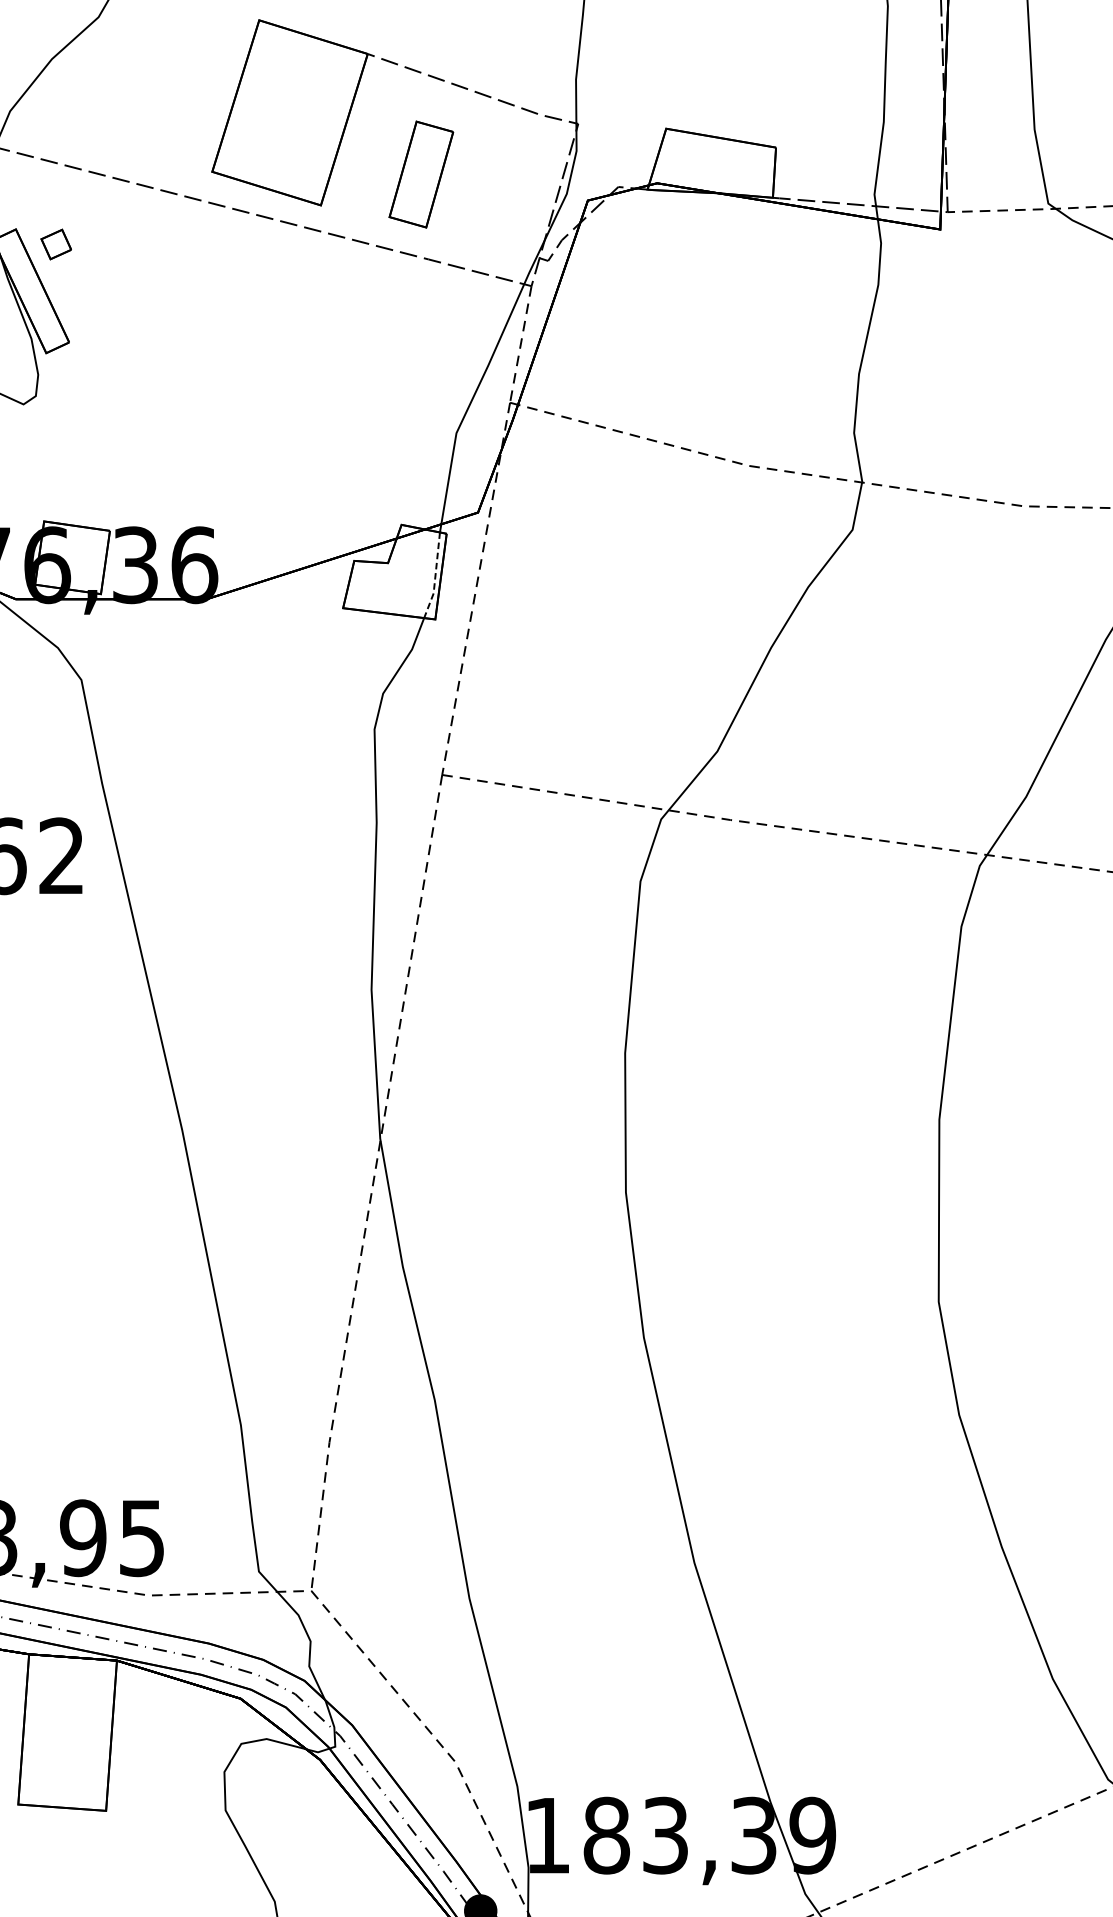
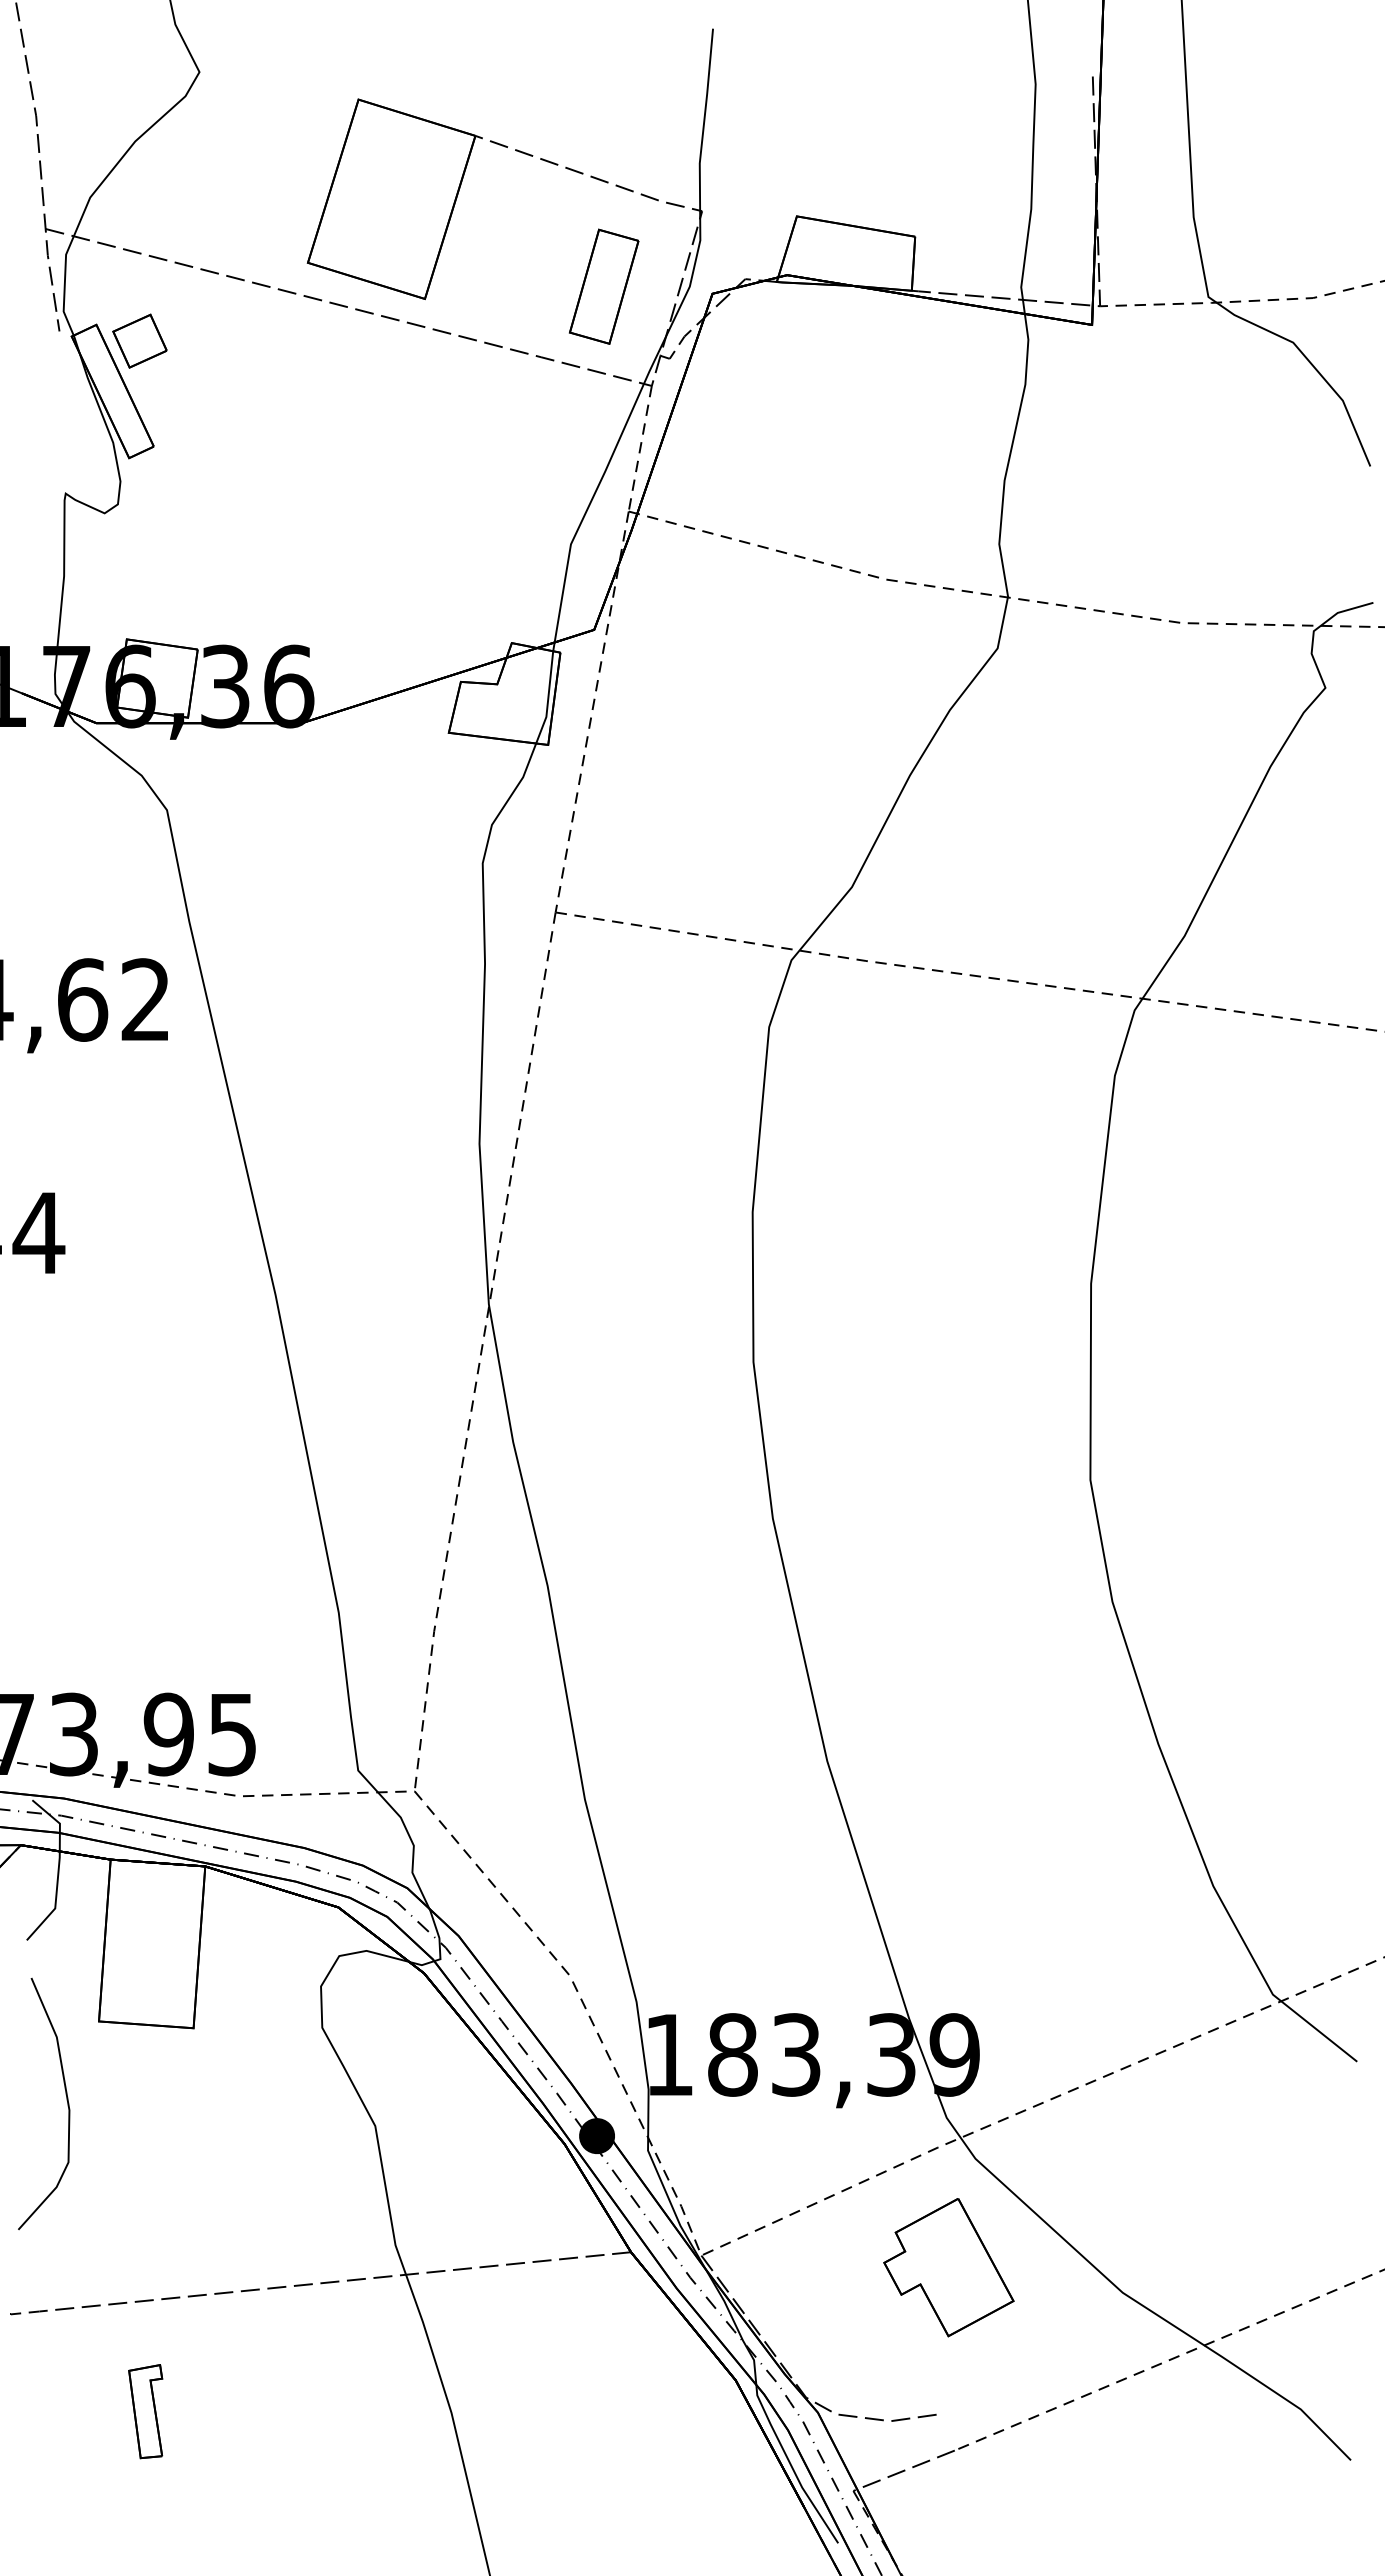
part: (421, 174) -> (604, 286), moved
part: (55, 243) -> (139, 340), size x1.67
line: (435, 577) -> (548, 699), dashed -> solid

